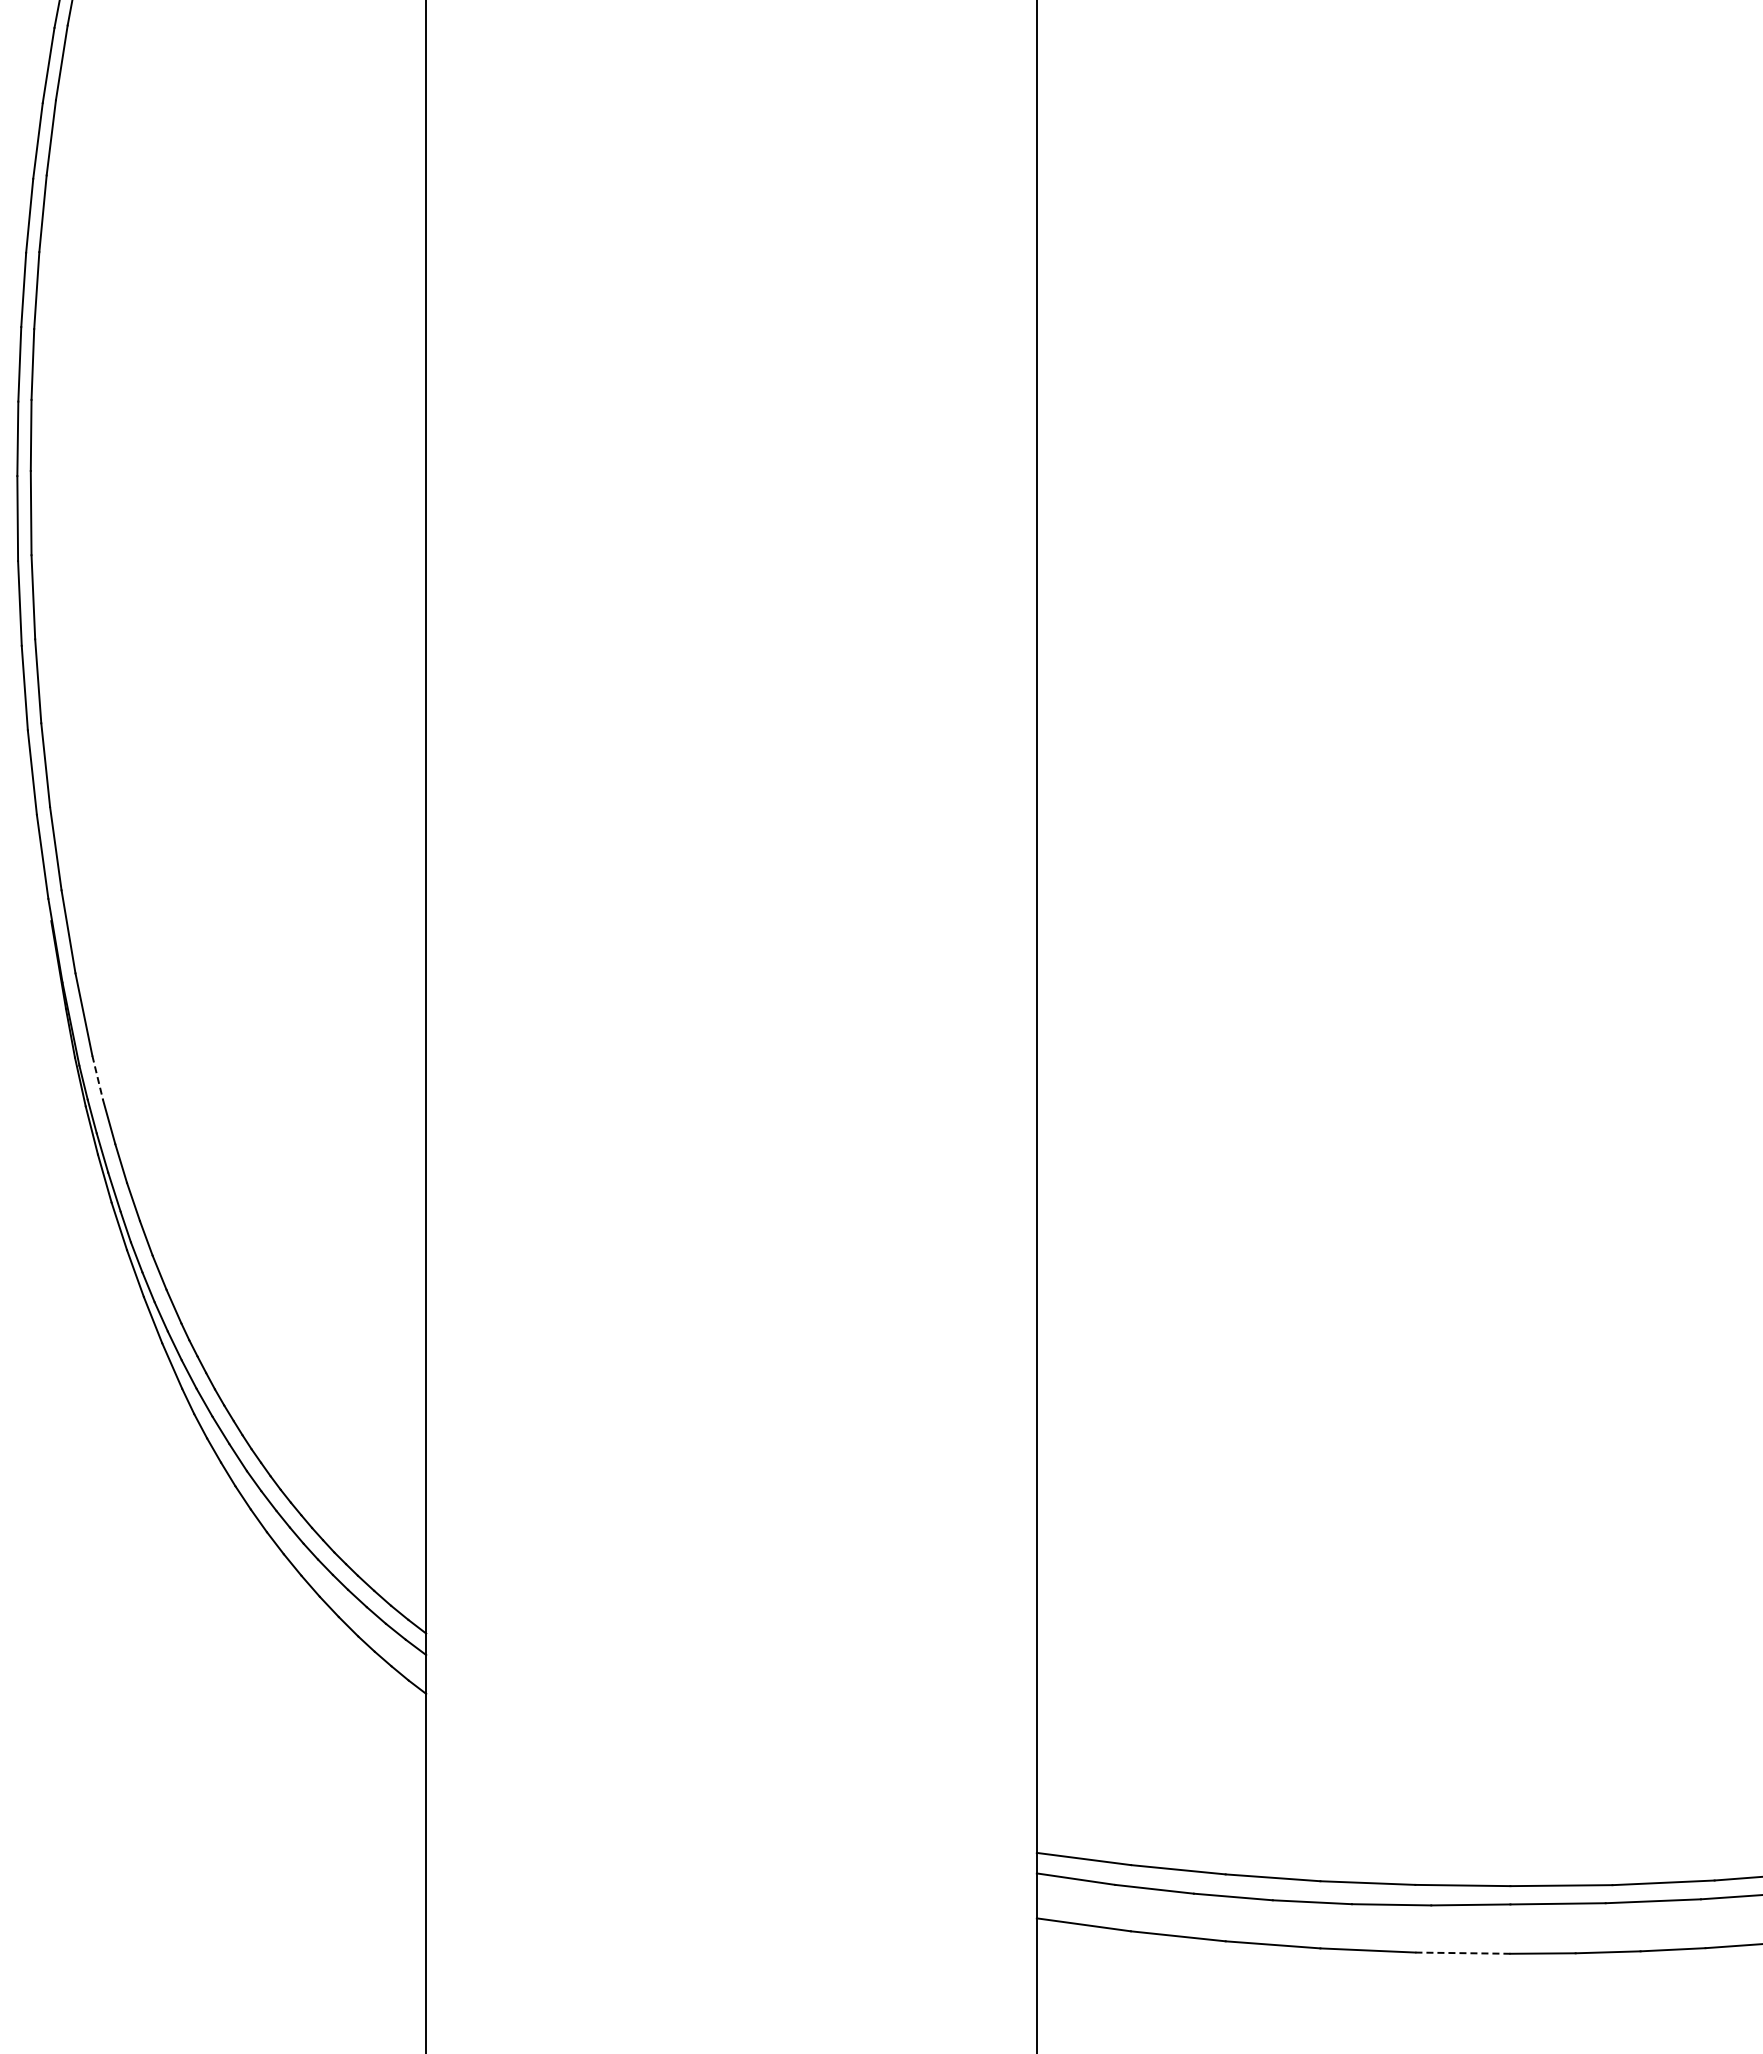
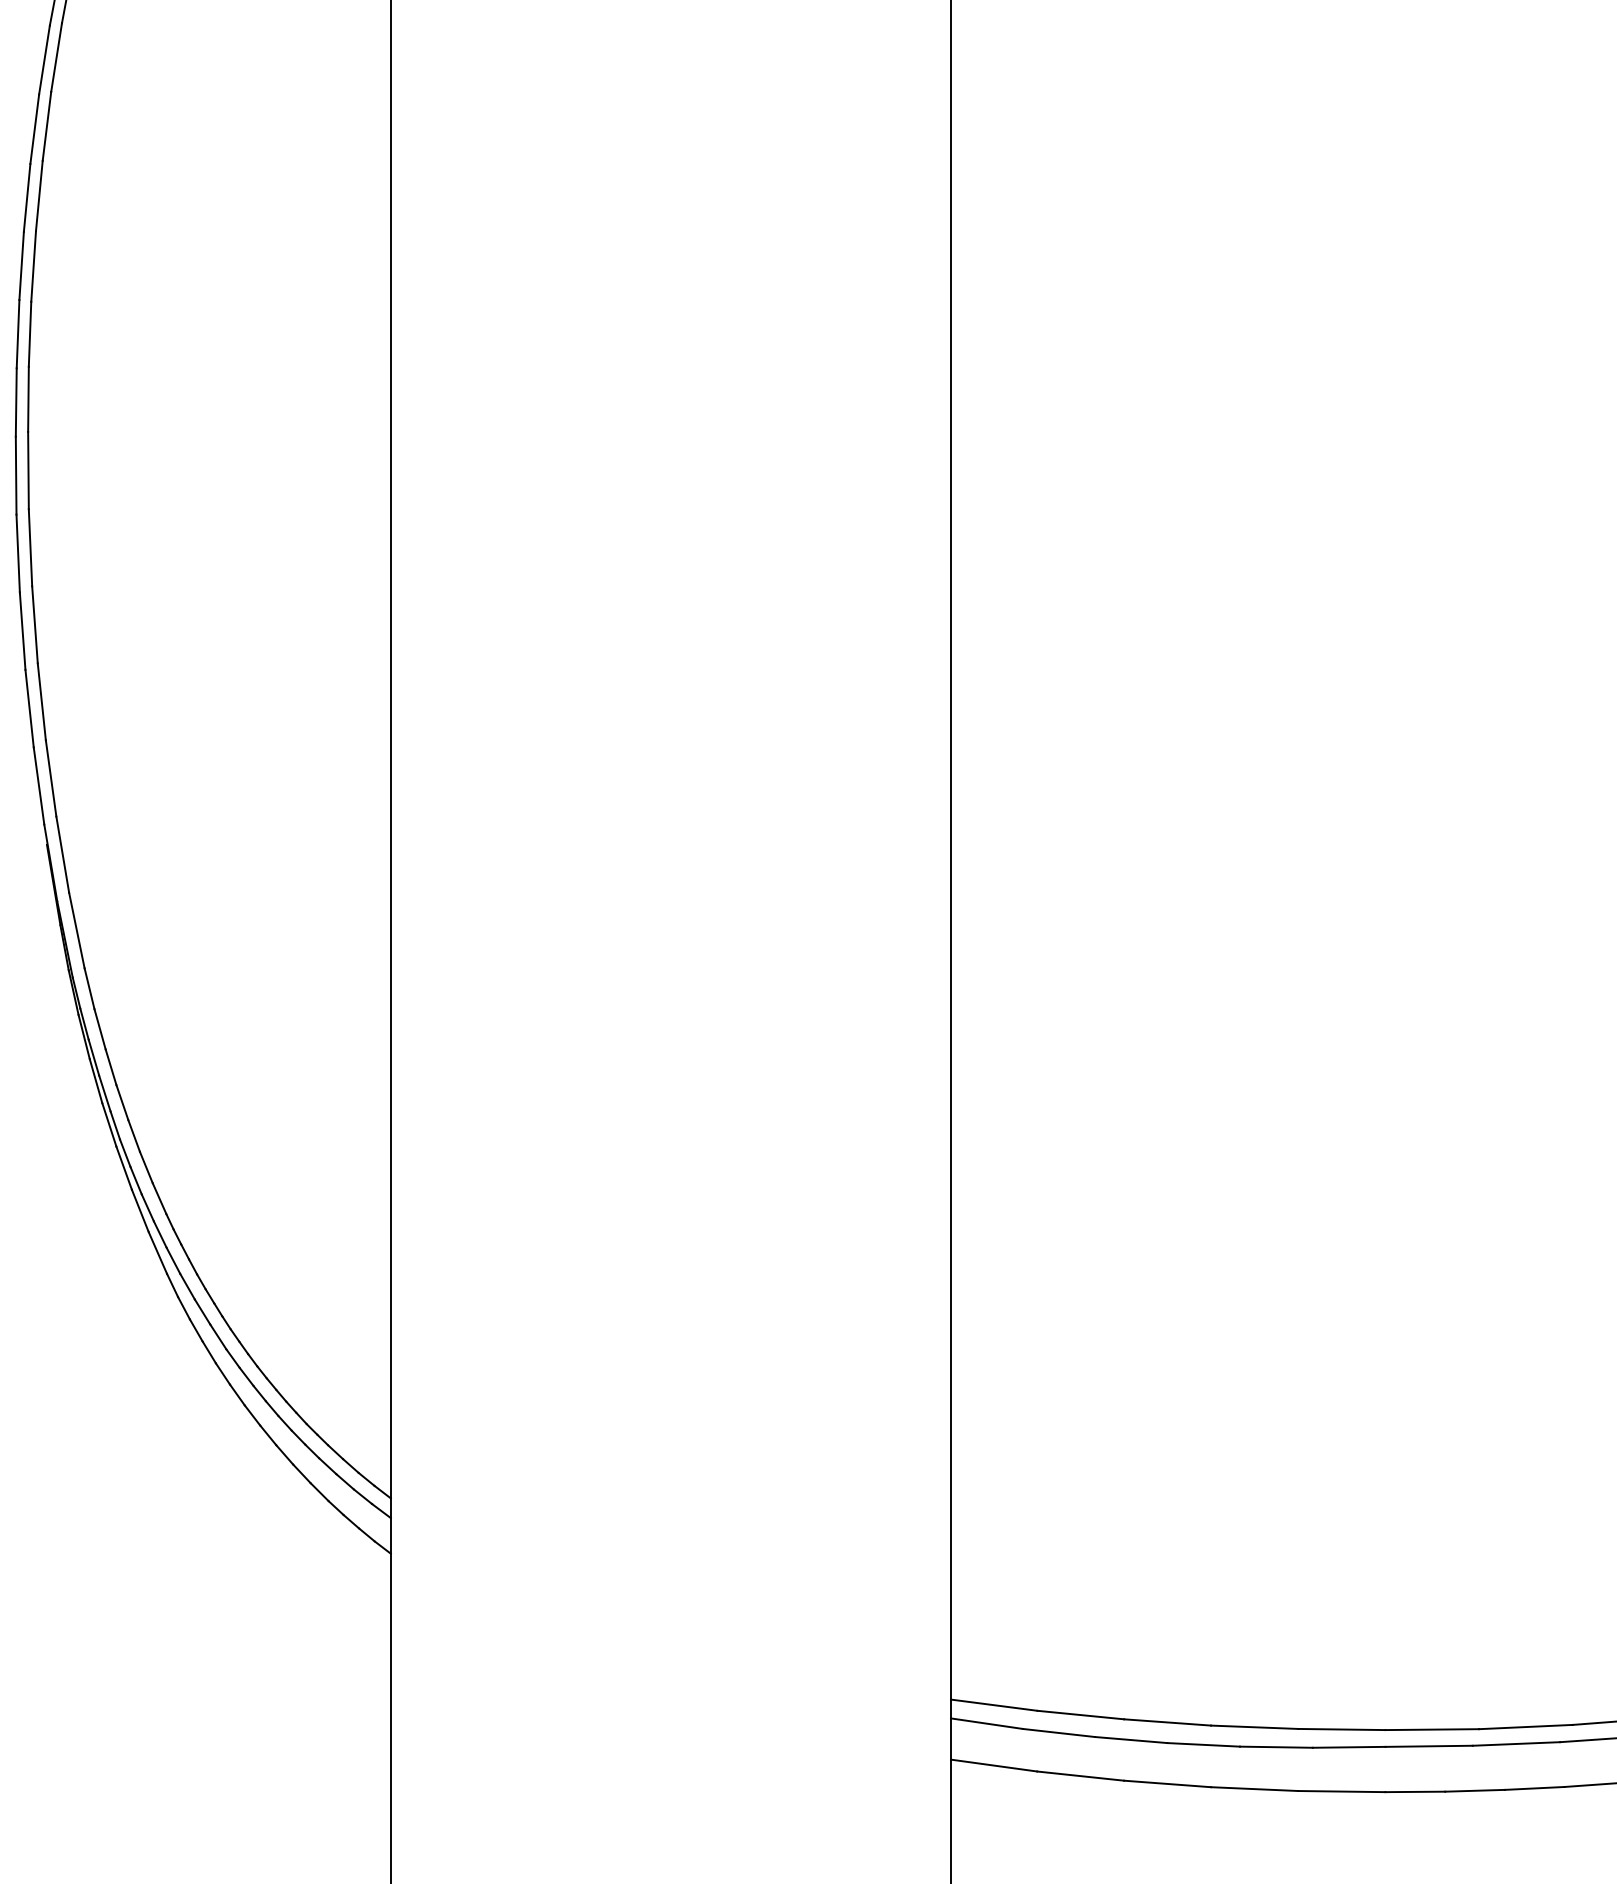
line: (97, 1077) -> (89, 988), dashed -> solid
line: (1462, 1953) -> (1341, 1791), dashed -> solid

